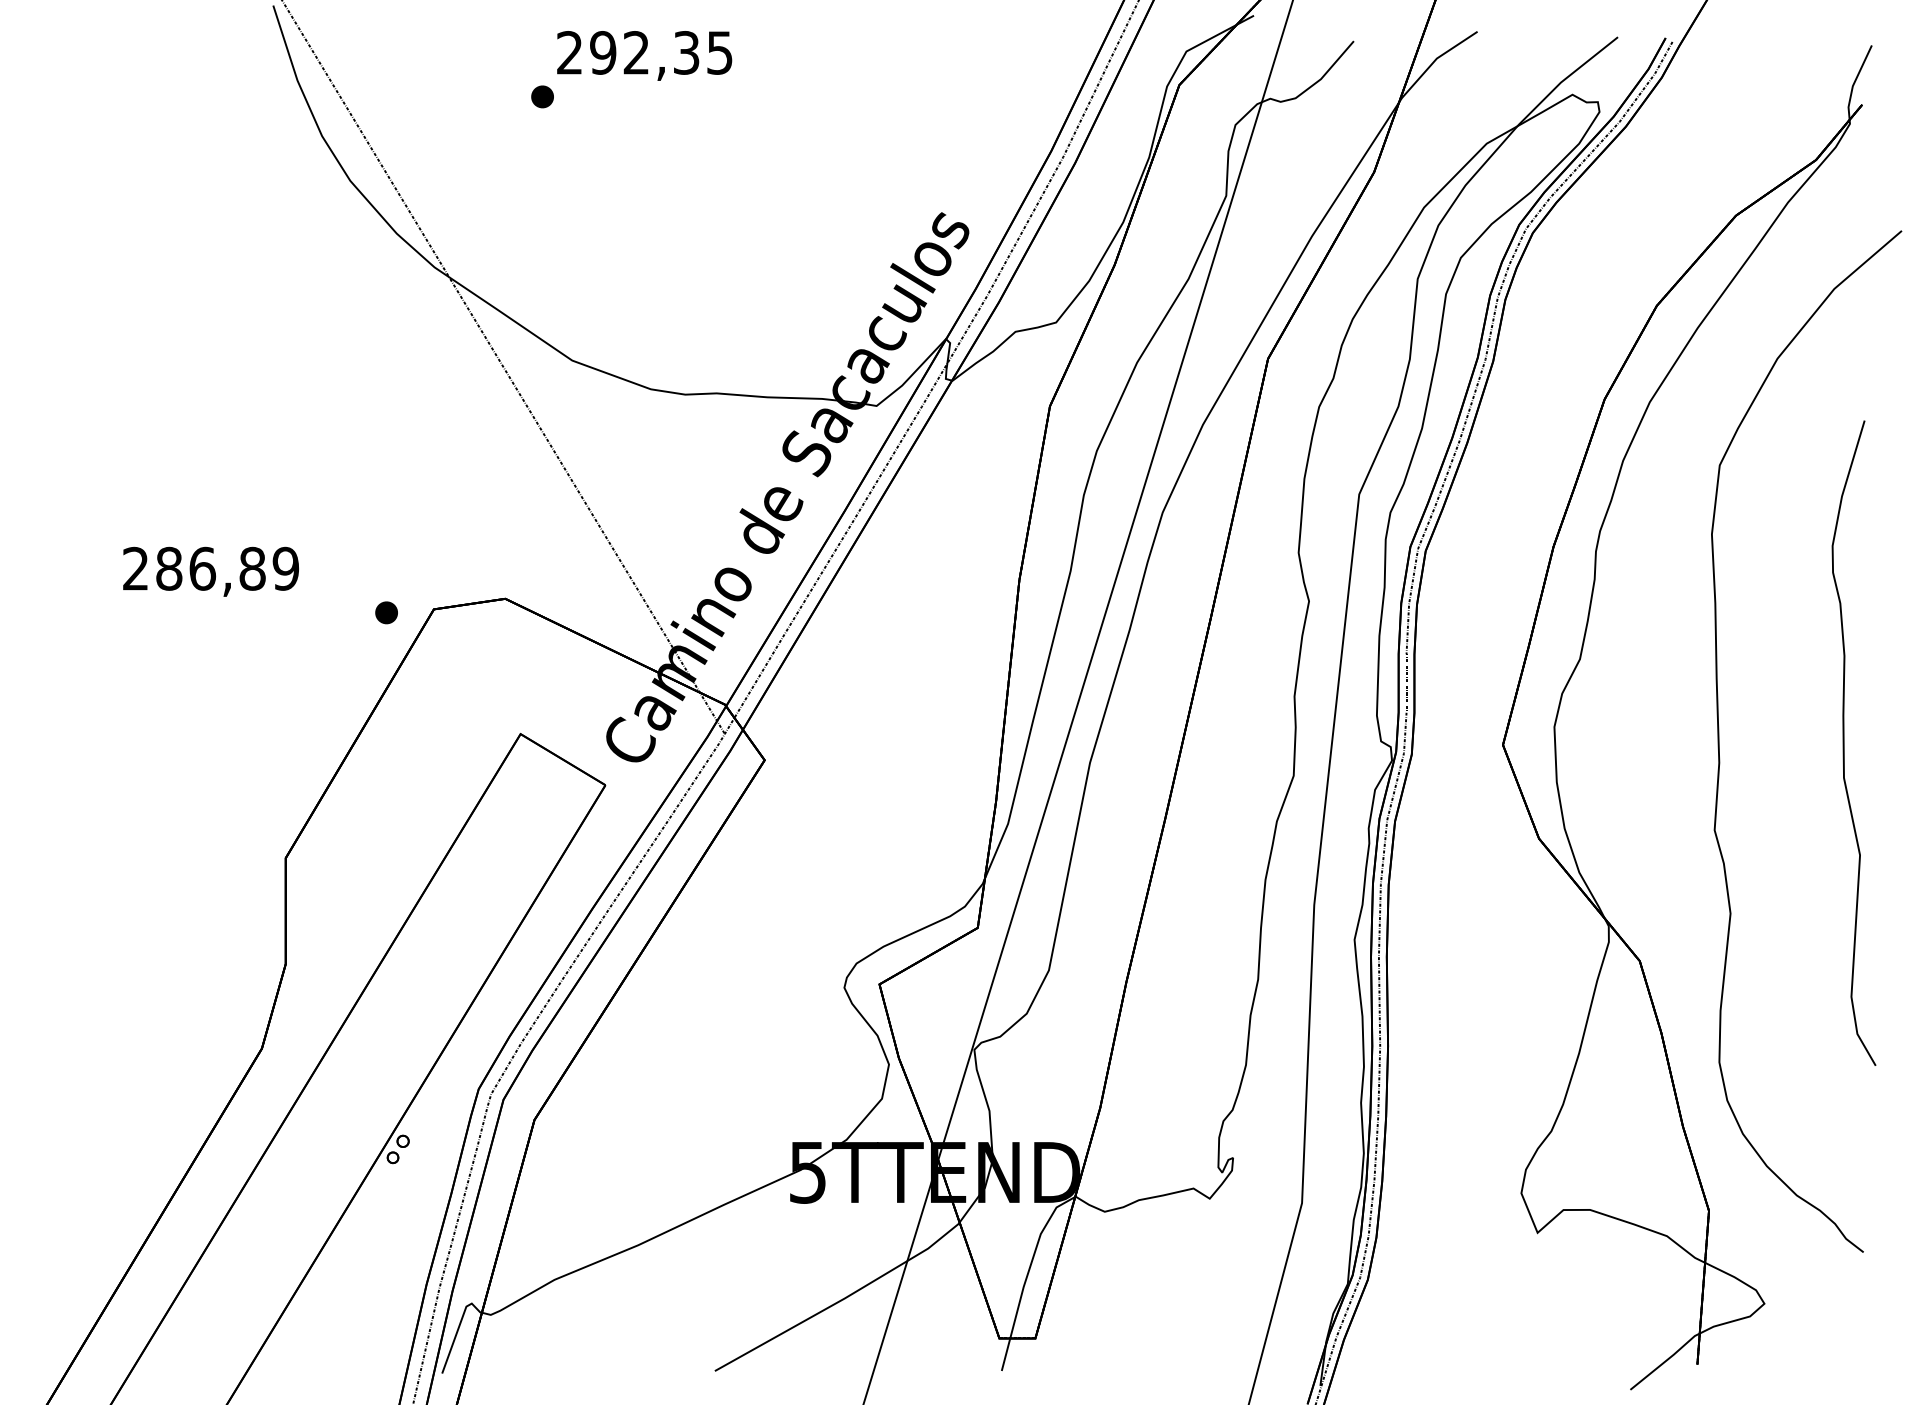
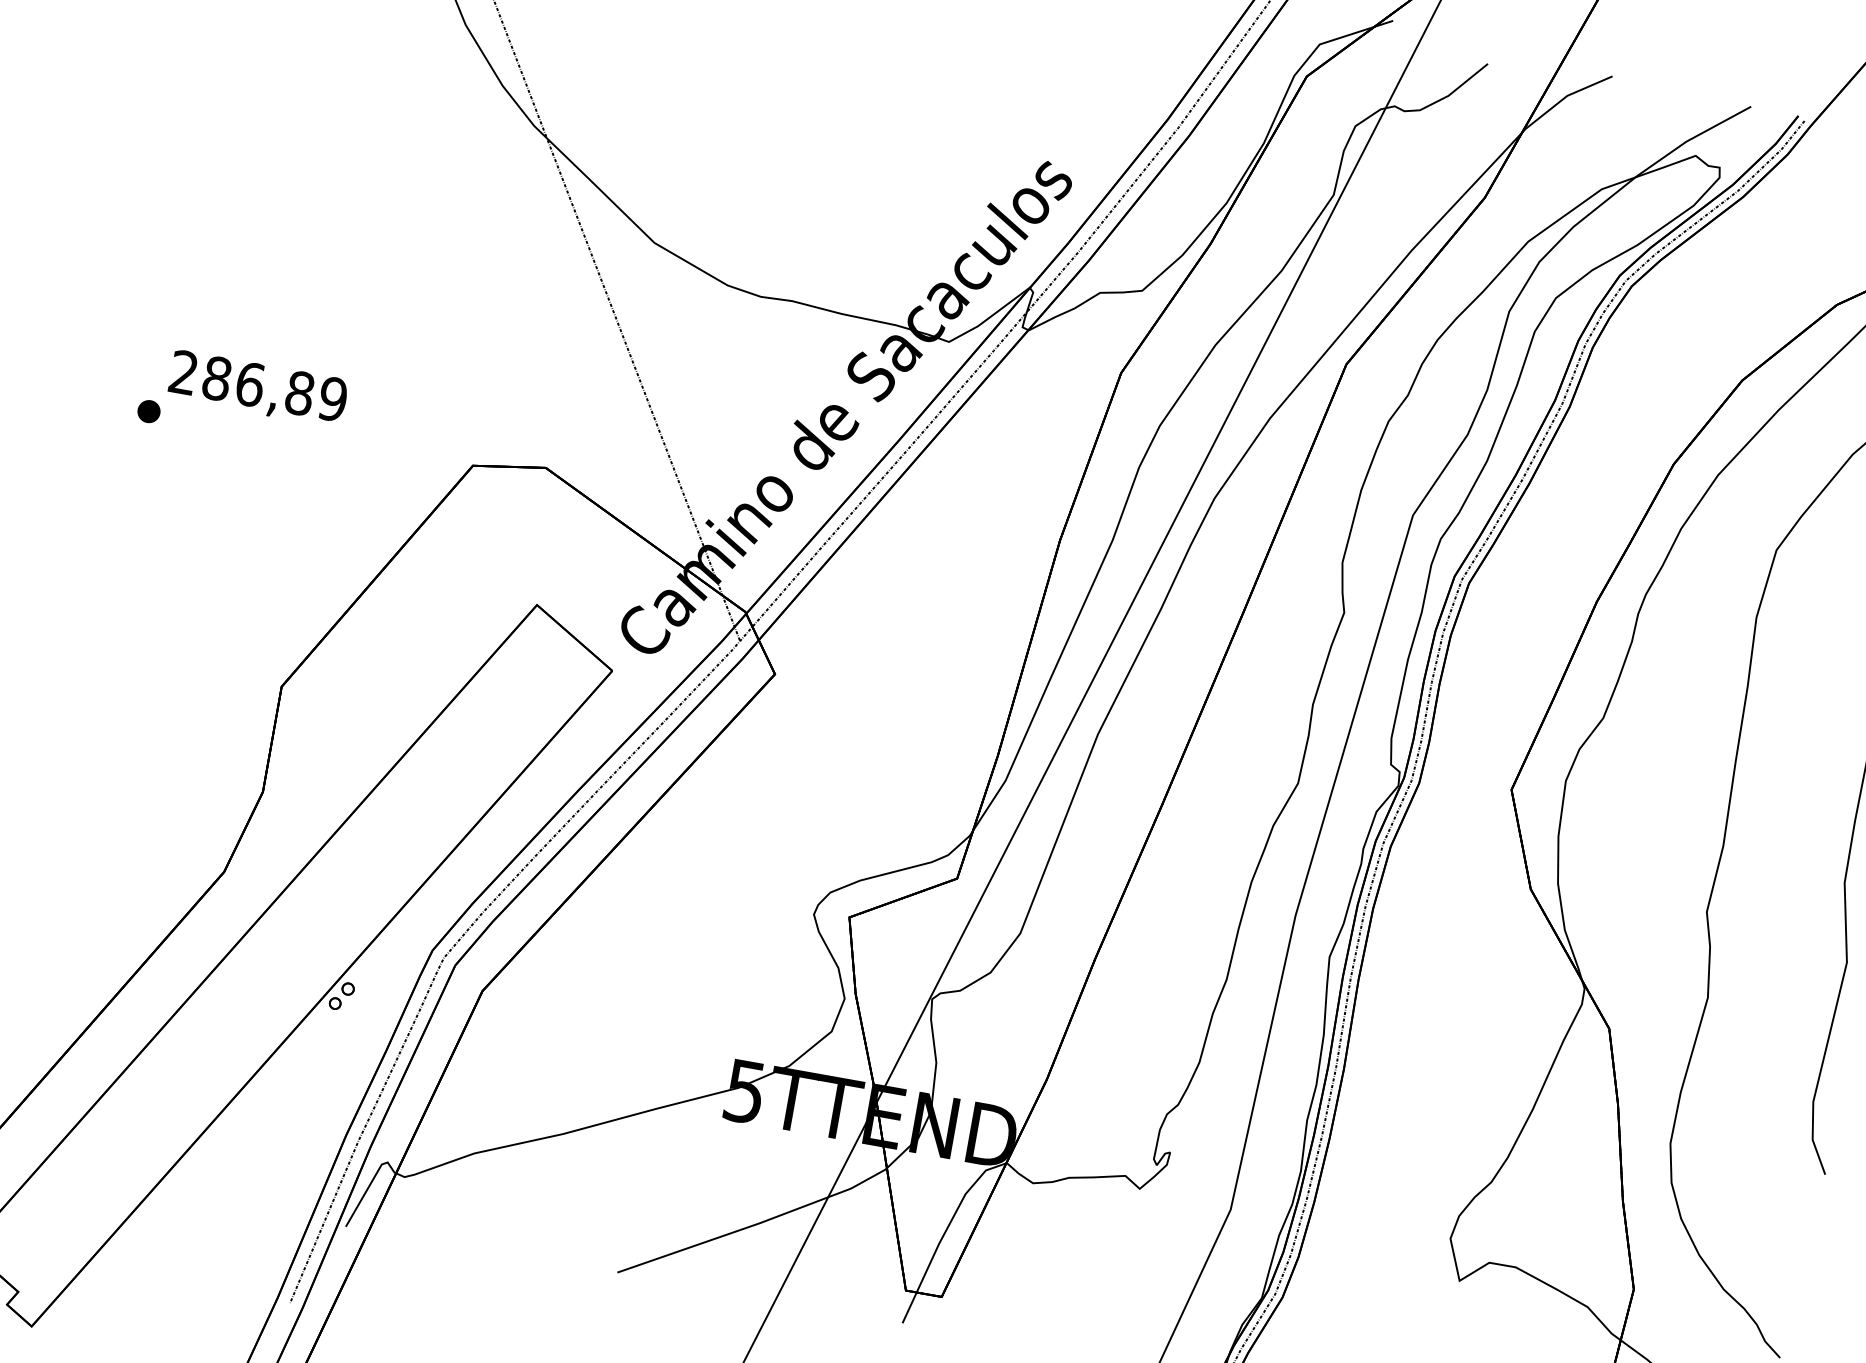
part: (386, 612) -> (148, 411), moved

